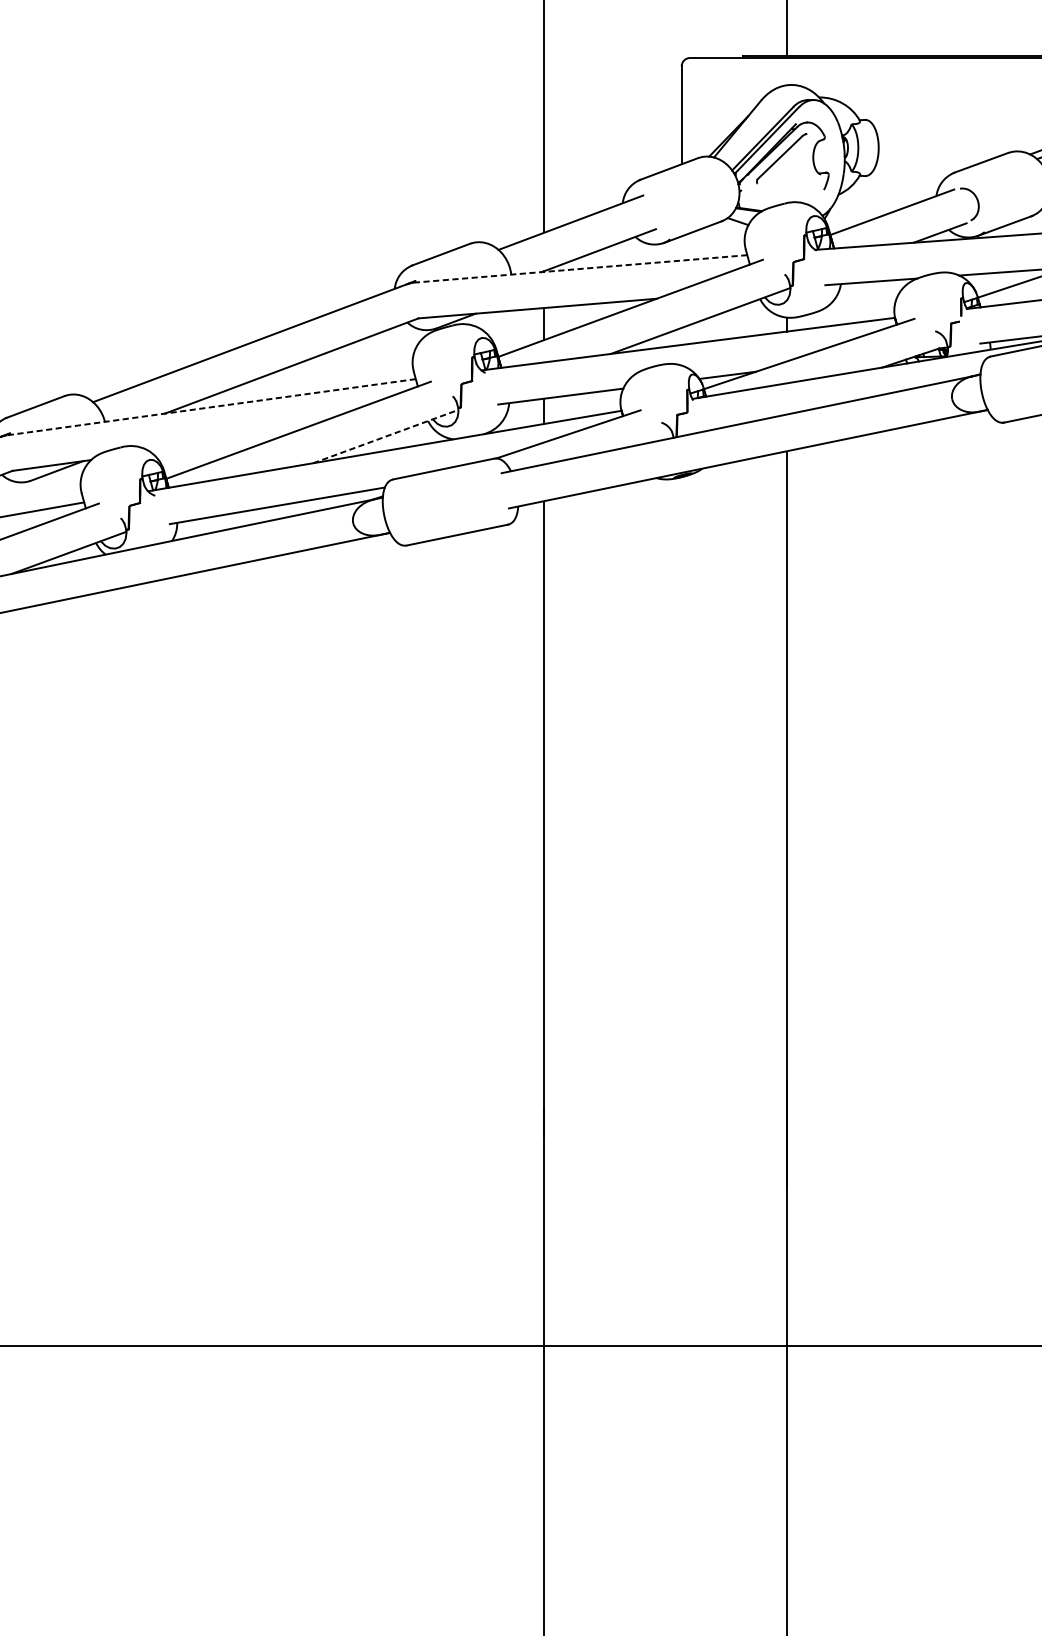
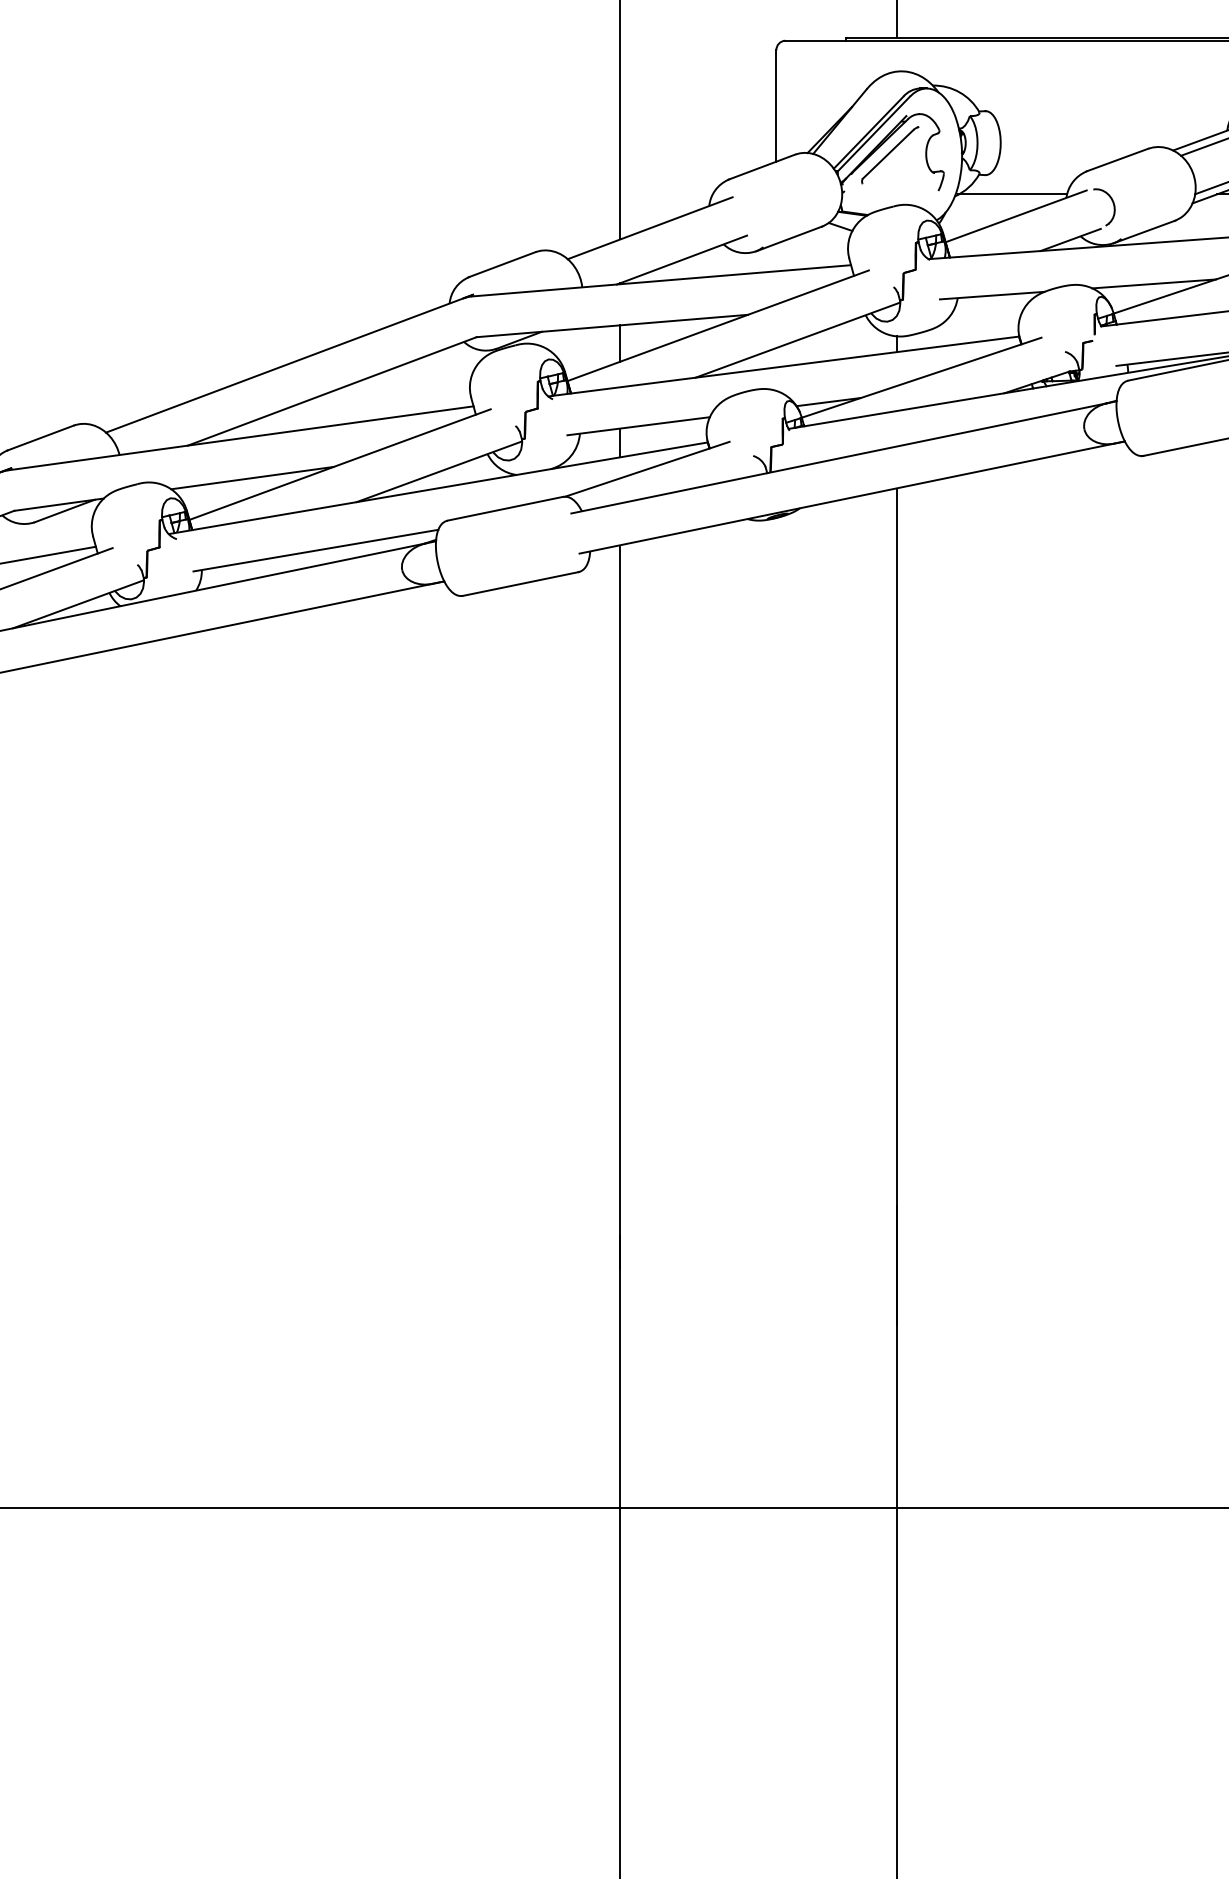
line: (889, 193) -> (1012, 194), added
line: (580, 268) -> (661, 280), dashed -> solid
line: (211, 407) -> (240, 438), dashed -> solid
line: (385, 436) -> (439, 471), dashed -> solid
line: (221, 441) -> (252, 477), added

